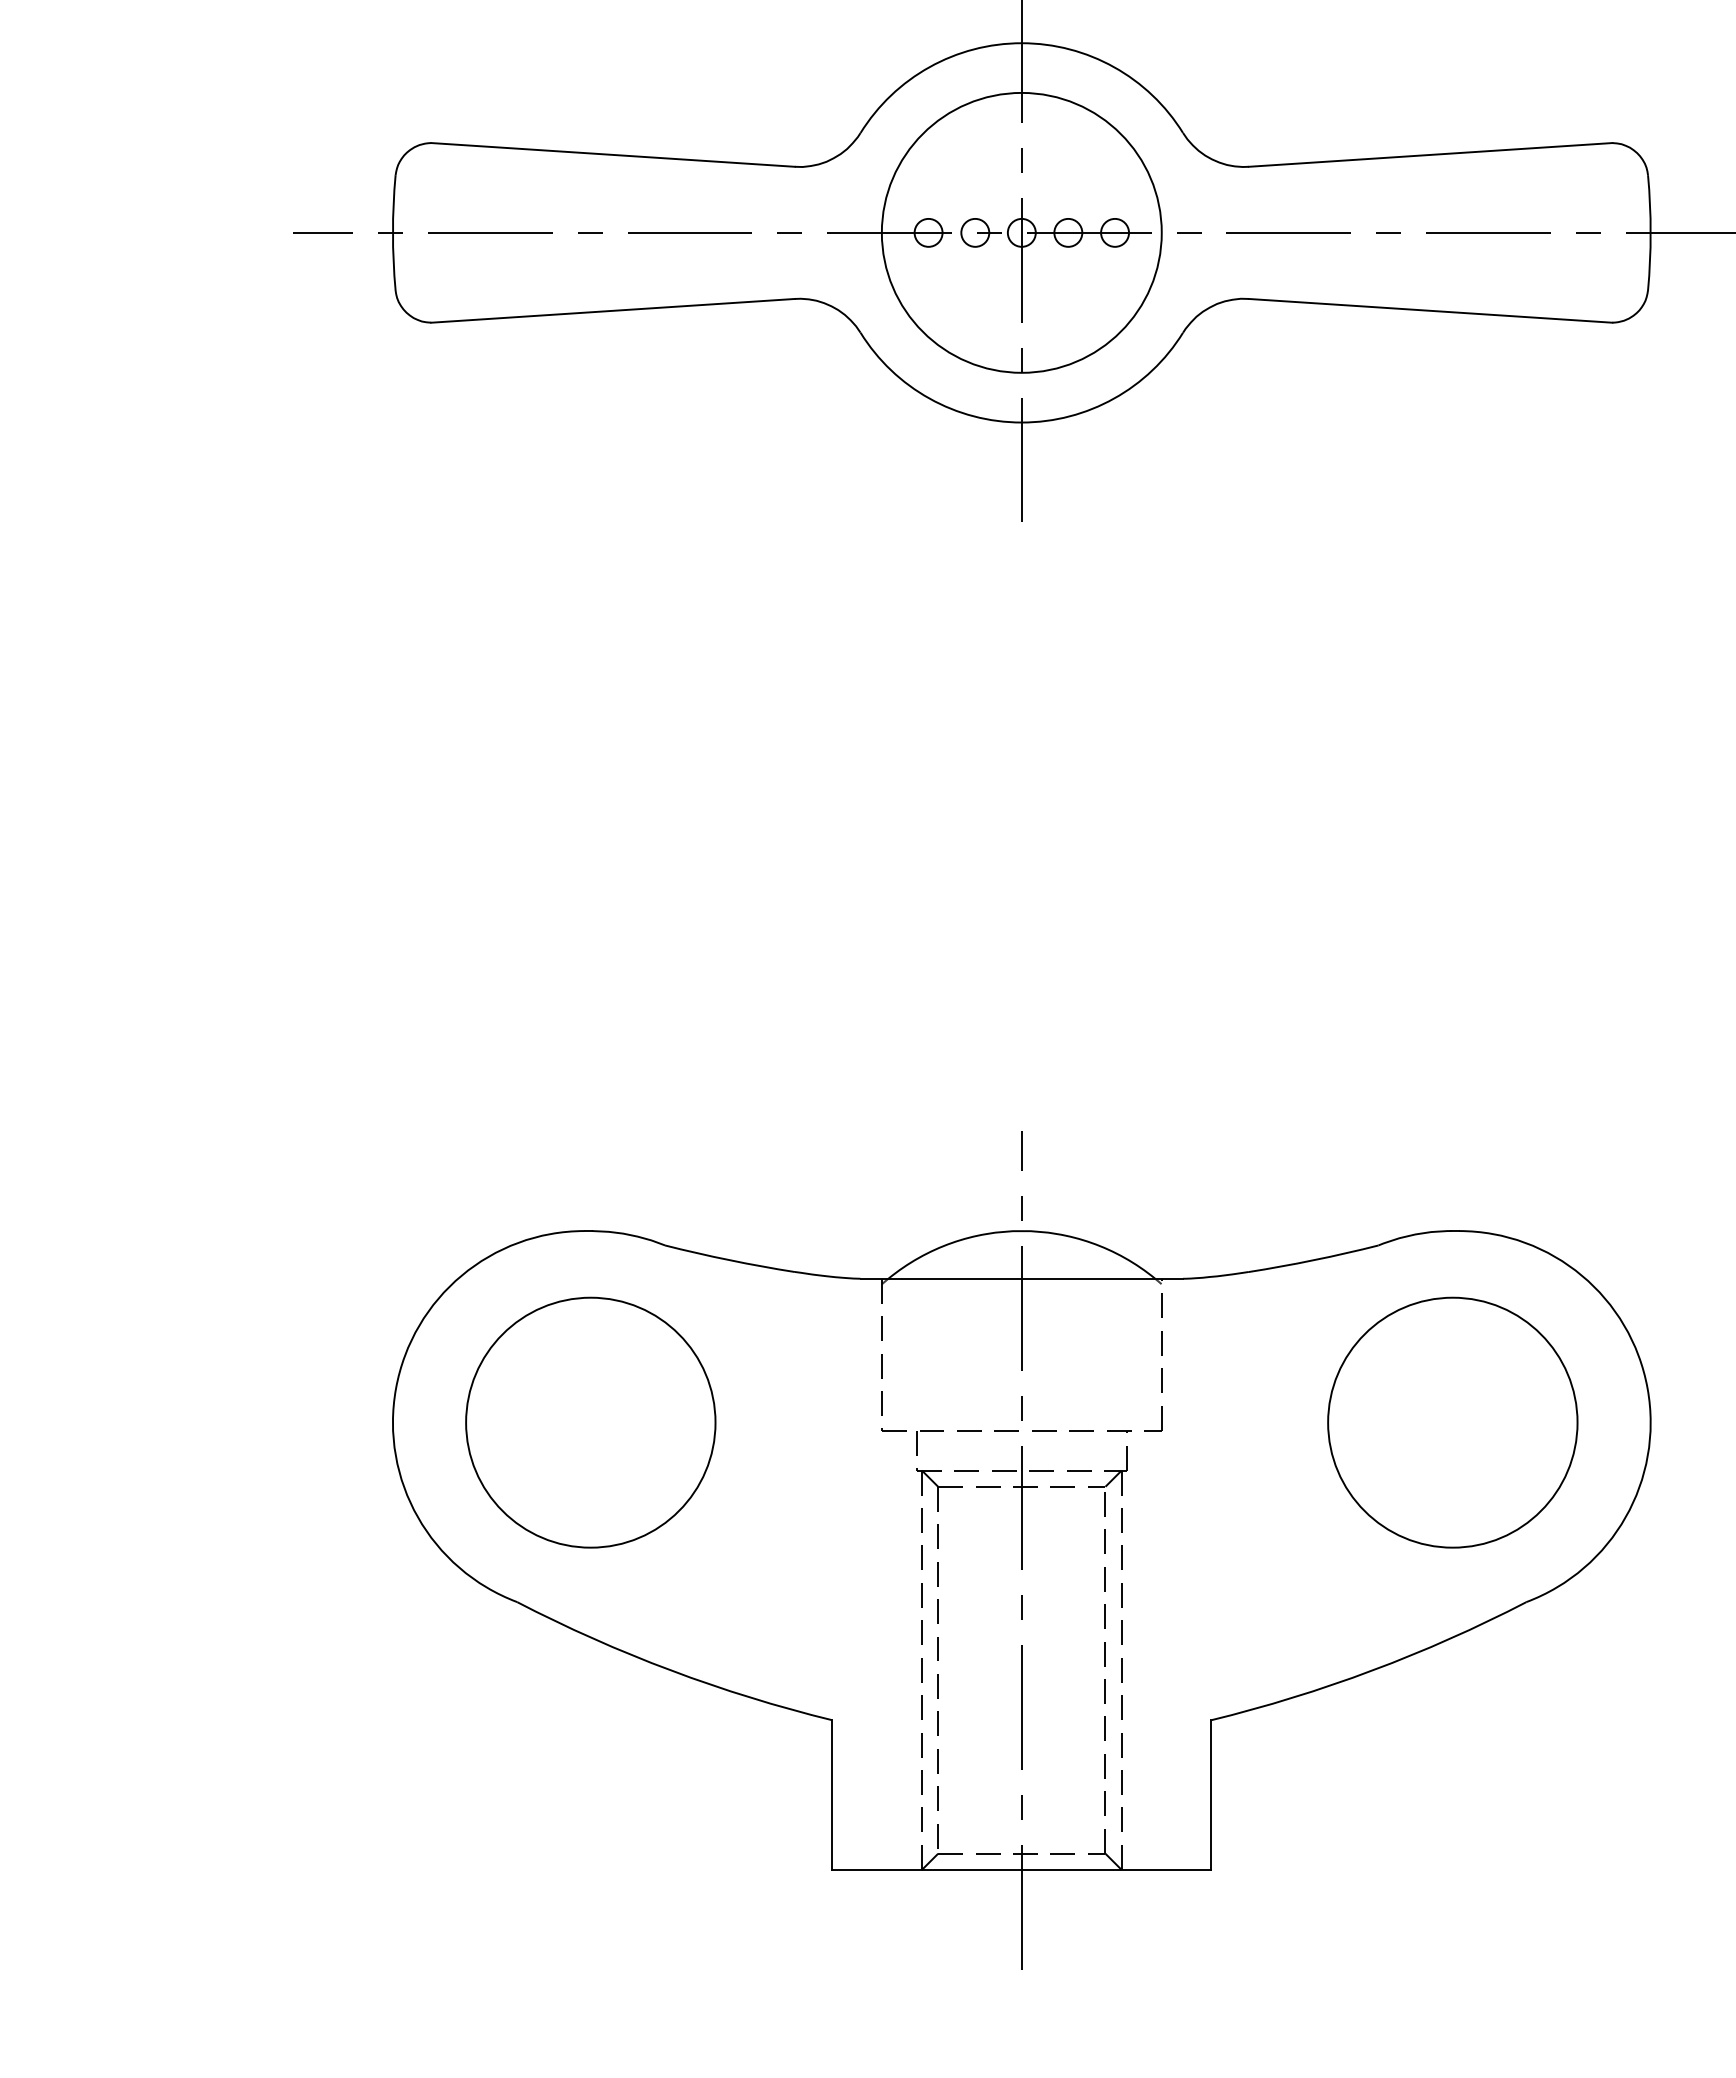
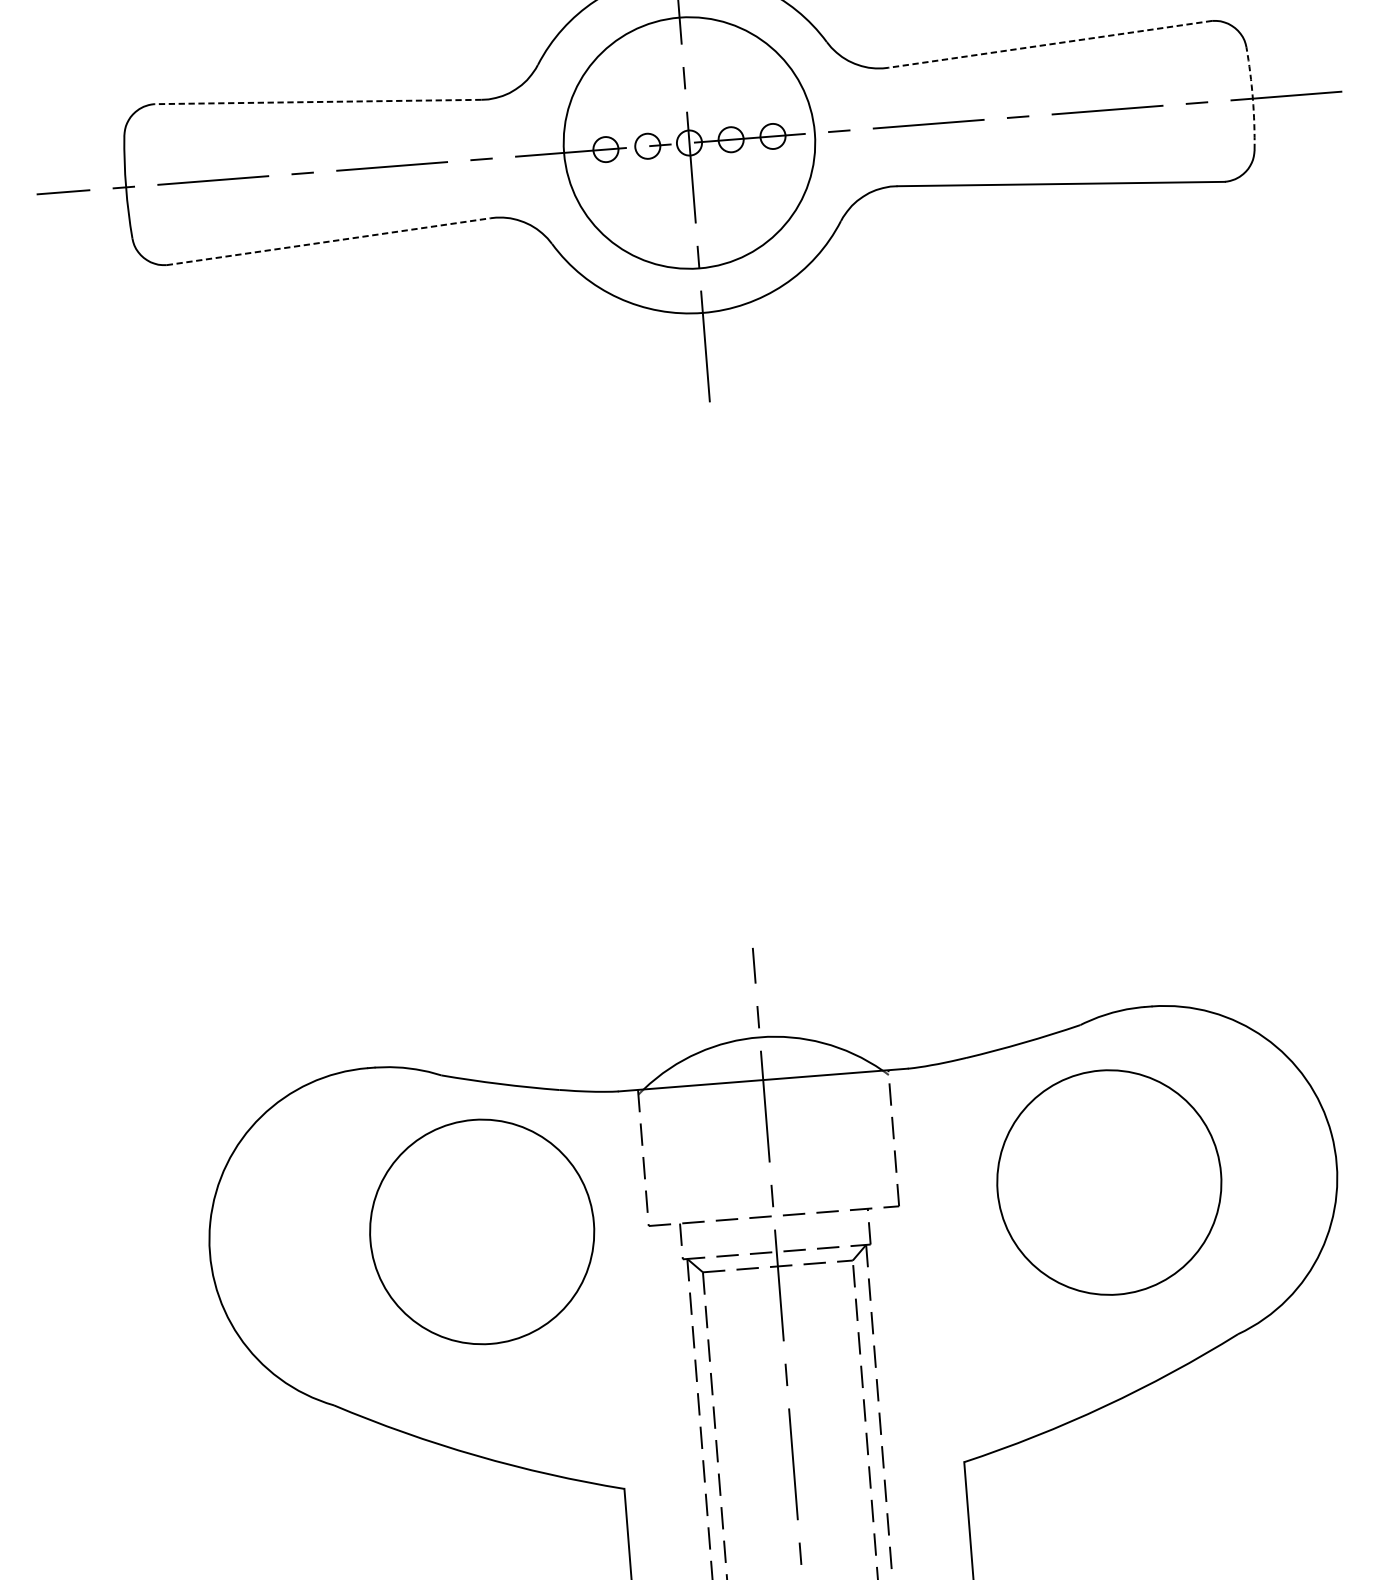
line: (612, 154) -> (317, 101), solid -> dashed
line: (1430, 154) -> (1050, 43), solid -> dashed
arc: (1650, 232) -> (1252, 98), solid -> dashed
line: (613, 310) -> (329, 241), solid -> dashed
part: (590, 1422) -> (481, 1231), moved
part: (1452, 1422) -> (1109, 1182), moved

